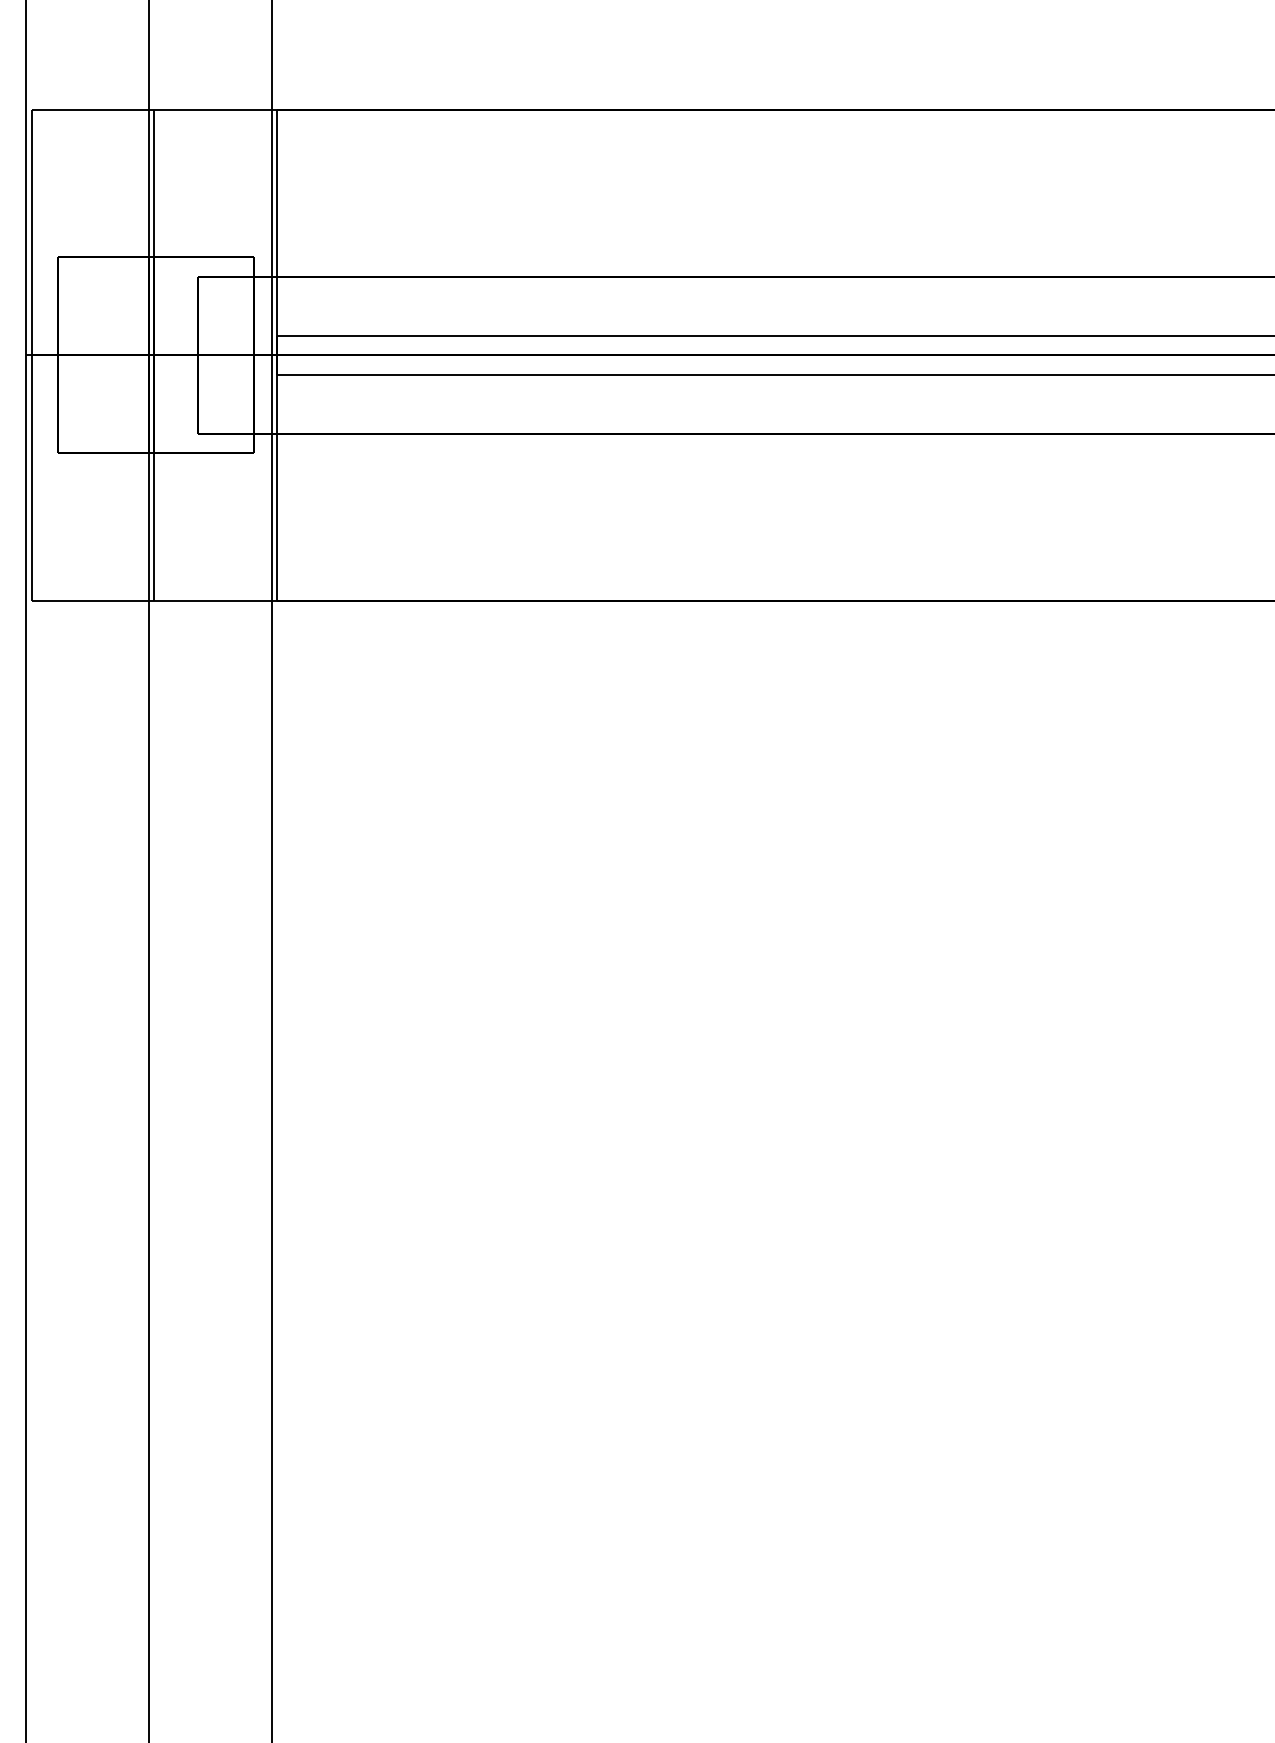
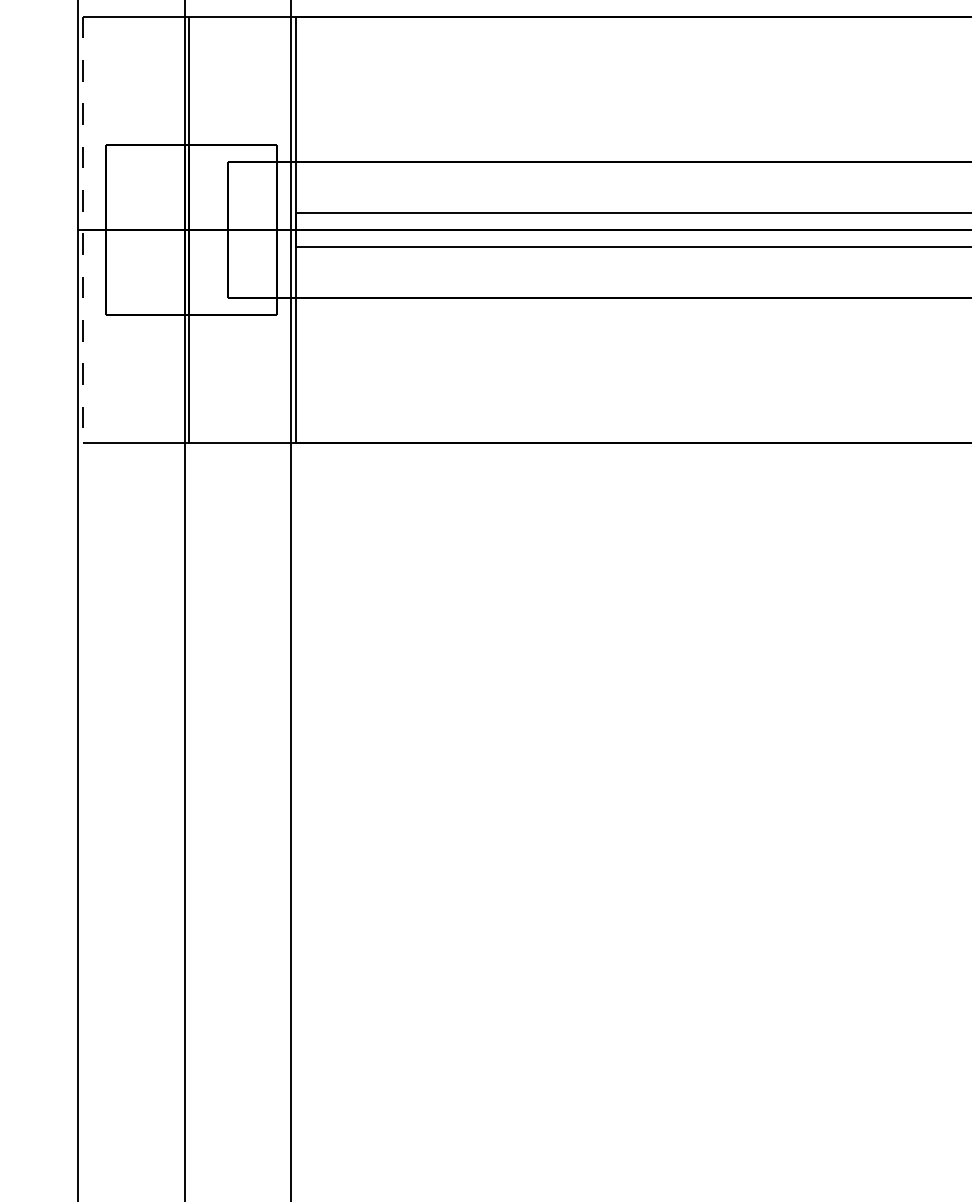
line: (31, 355) -> (82, 230), solid -> dashed

